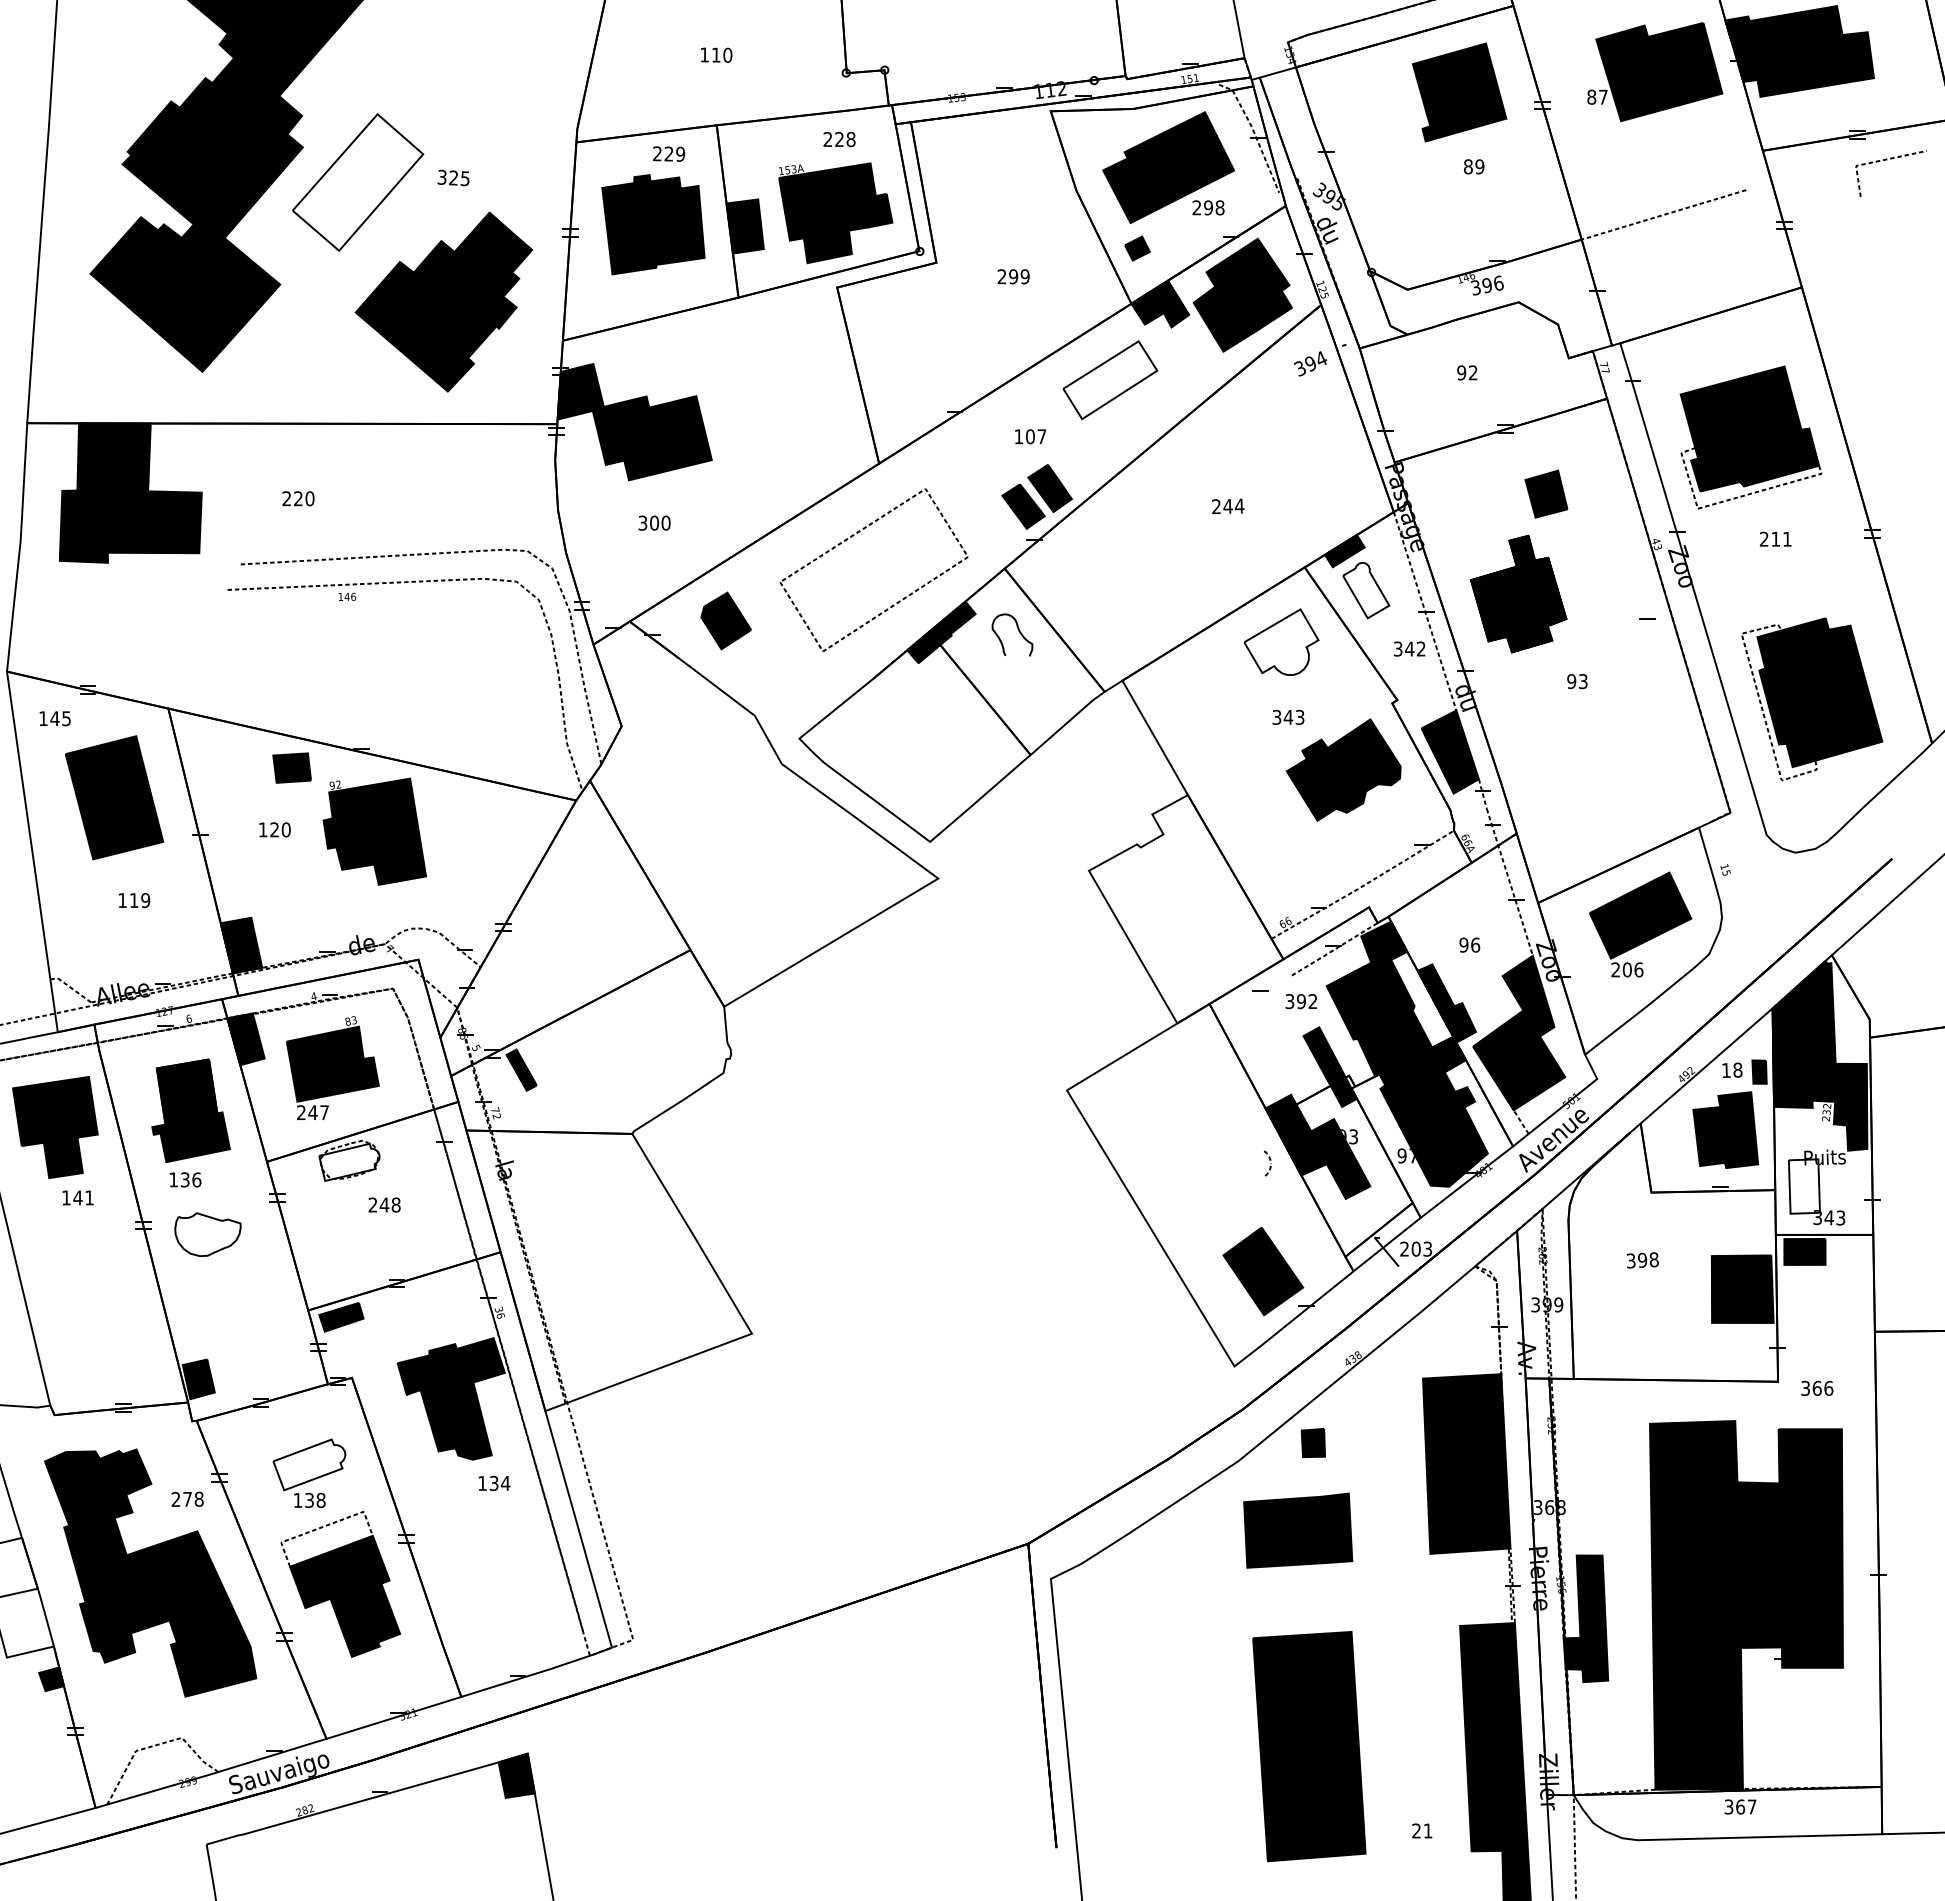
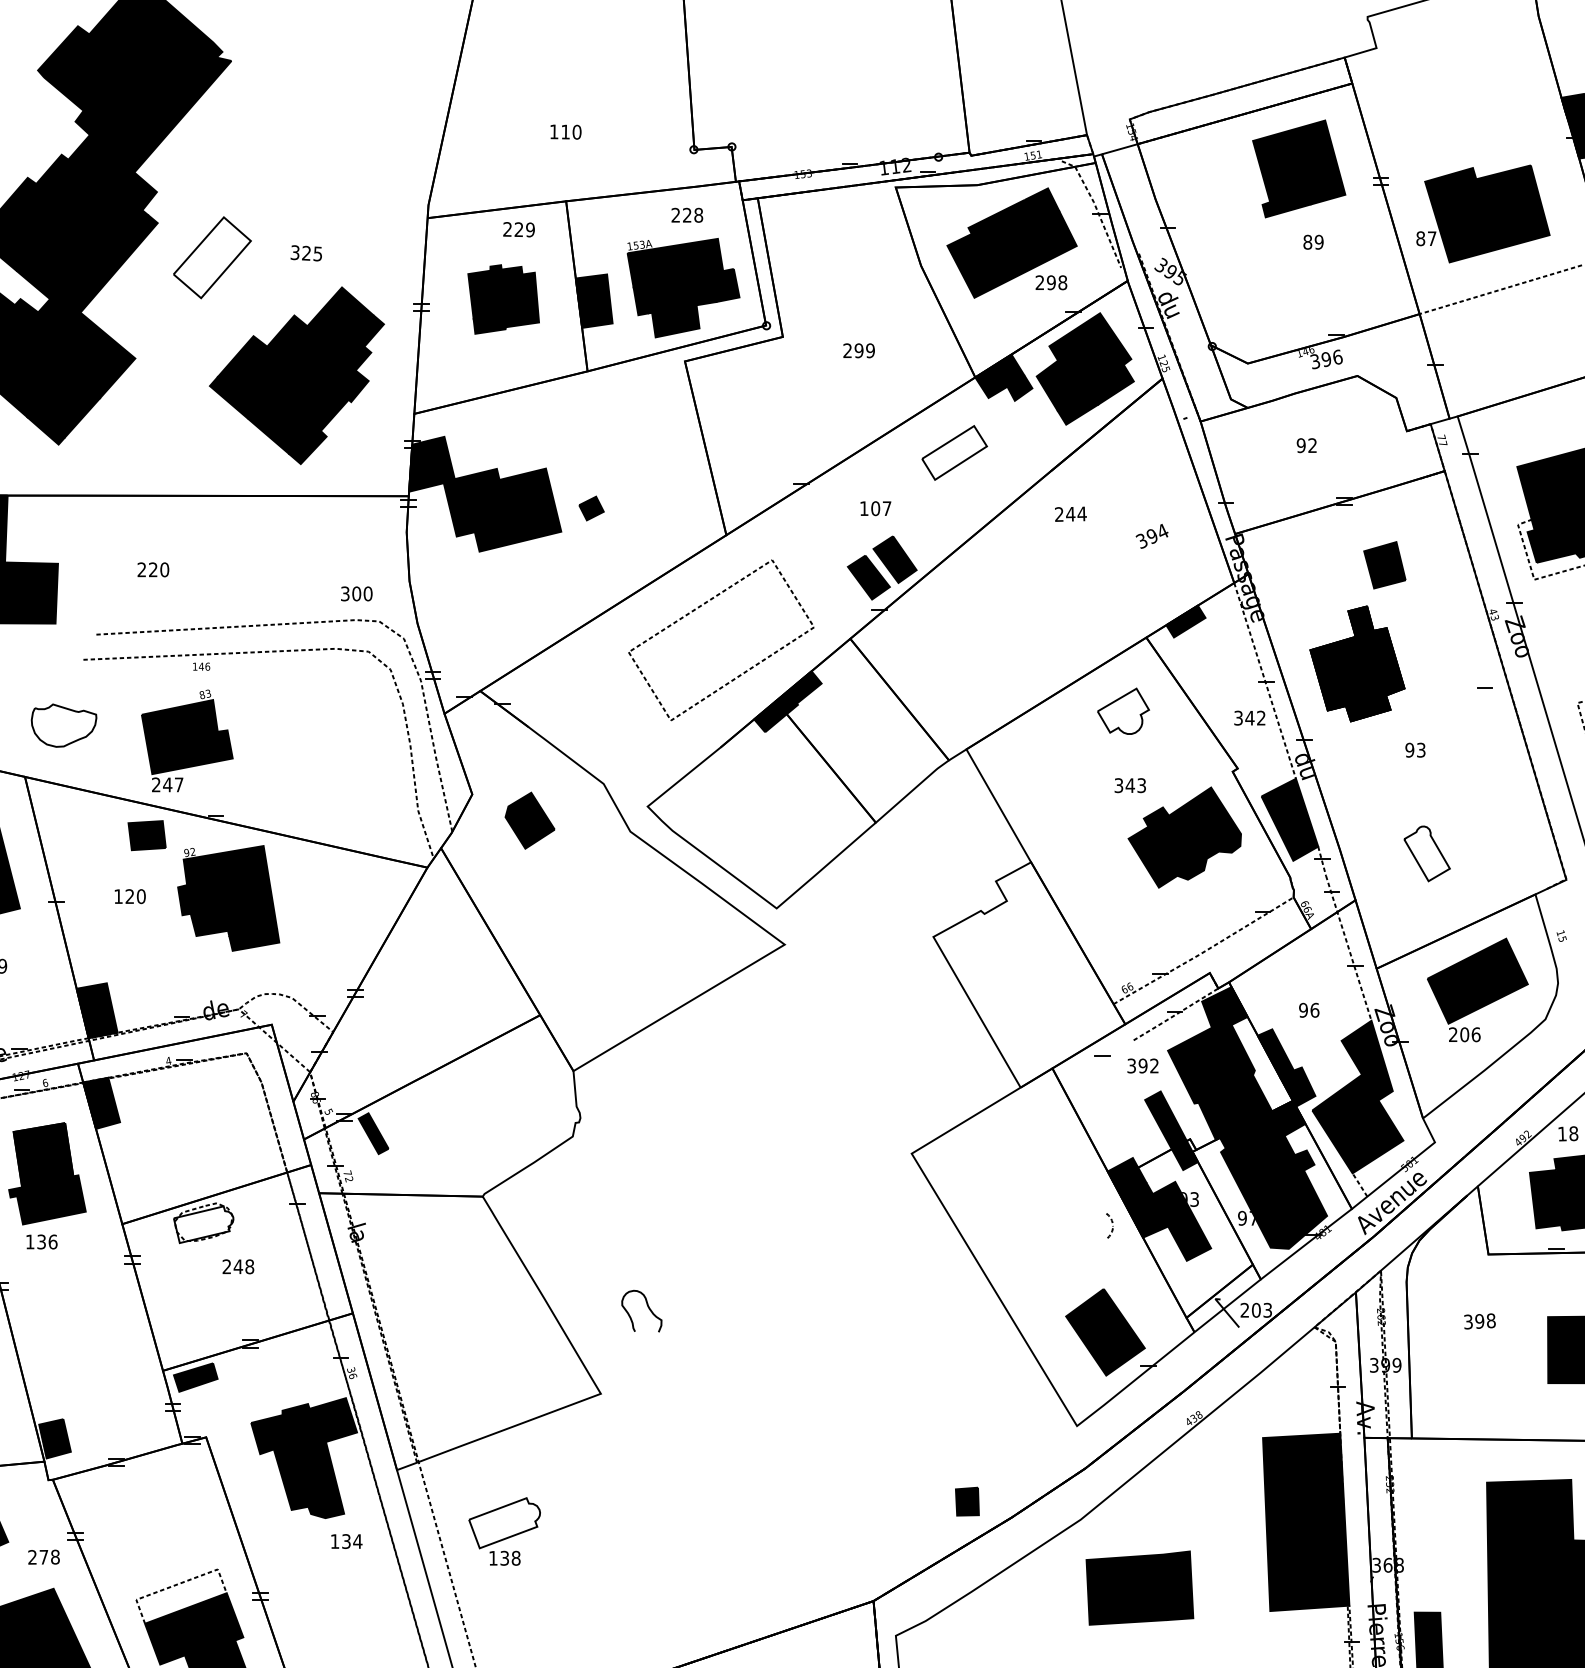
part: (1655, 72) -> (1483, 214), moved
part: (358, 182) -> (212, 257), size x0.6
part: (653, 224) -> (503, 299), size x0.7
part: (1137, 248) -> (591, 508), moved
text: (1310, 363) -> (1152, 536), moved
part: (1110, 380) -> (954, 453), size x0.7
text: (1228, 506) -> (1071, 514), moved
text: (654, 522) -> (356, 593), moved
part: (1366, 590) -> (1427, 853), moved
part: (725, 620) -> (529, 820), moved
curve: (1018, 631) -> (647, 1307), moved
part: (1281, 641) -> (1123, 710), size x0.7
part: (332, 1067) -> (186, 740), moved
part: (207, 1234) -> (63, 725), moved
part: (1312, 1443) -> (966, 1502), moved
part: (309, 1472) -> (504, 1530), moved

